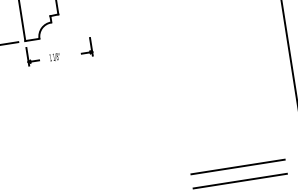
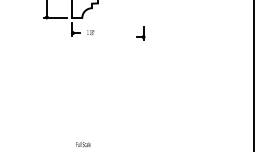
part: (86, 47) -> (140, 33), moved
line: (237, 165) -> (205, 127), removed
line: (239, 181) -> (205, 138), removed

